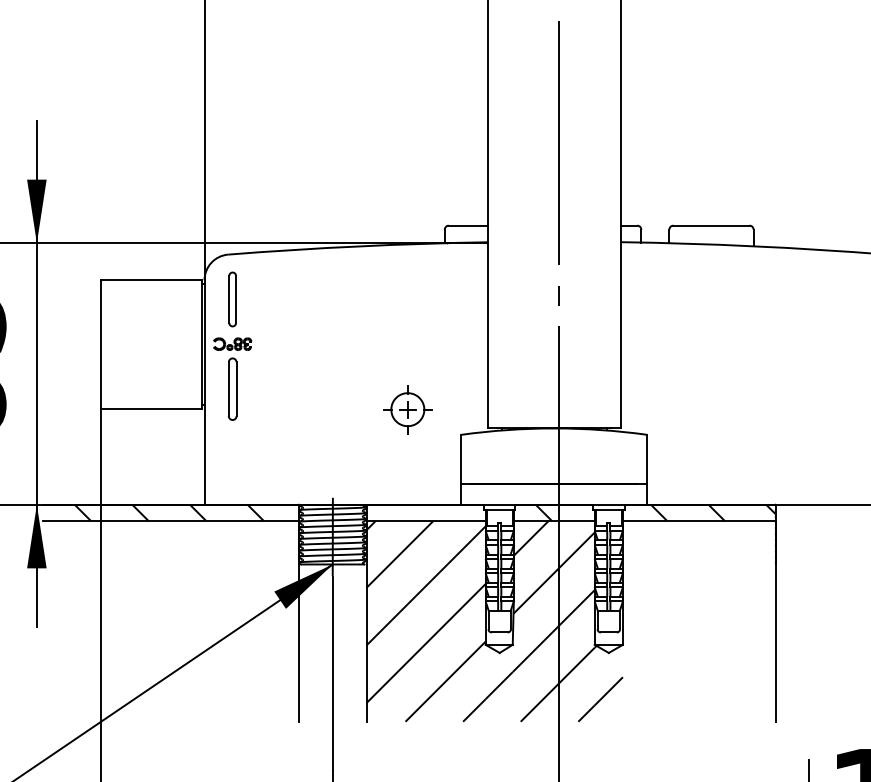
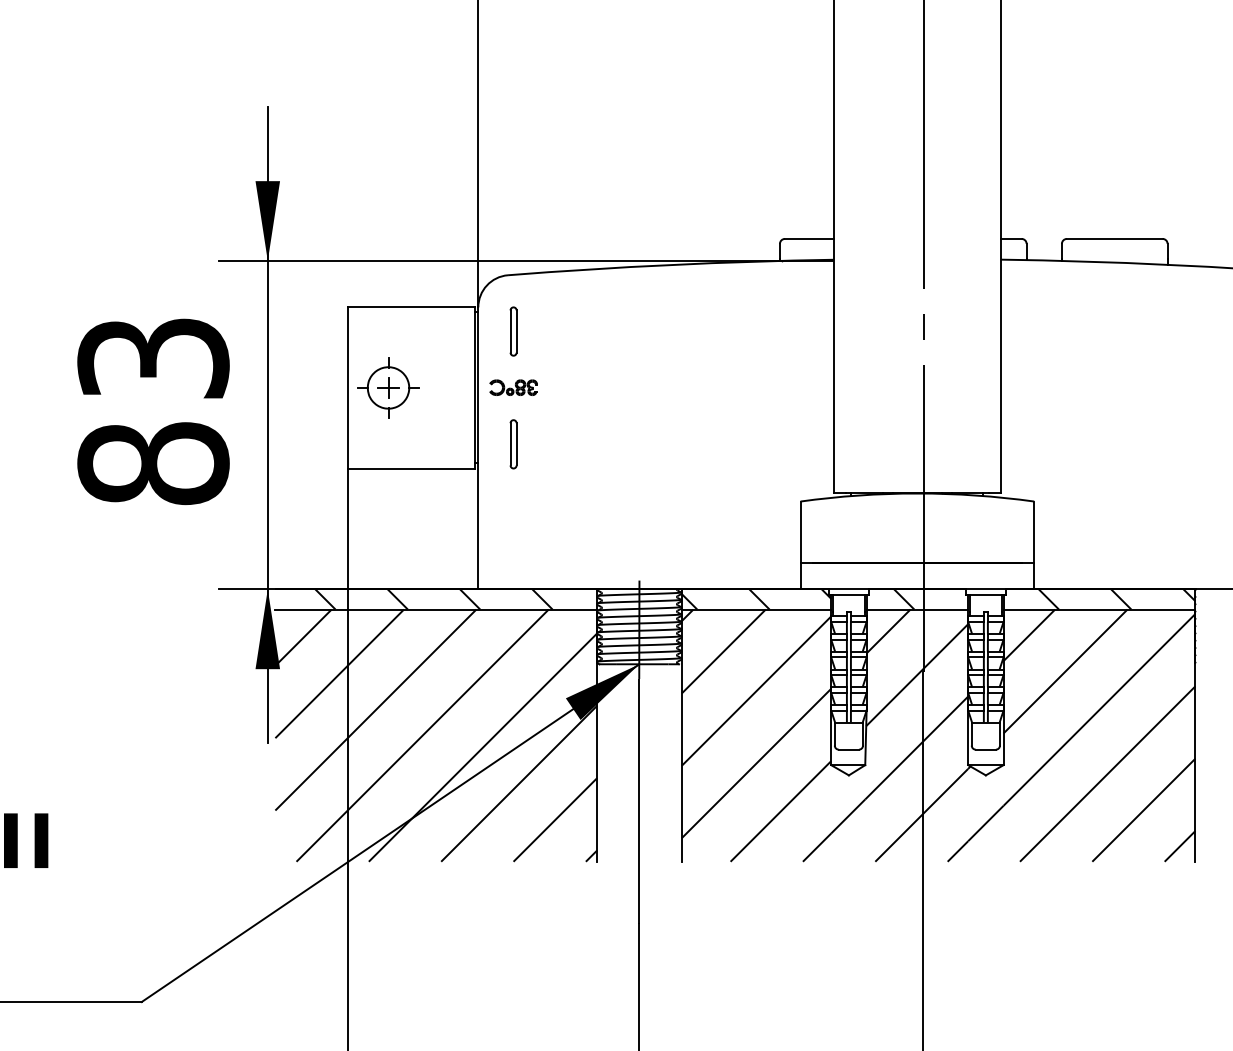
part: (232, 299) -> (513, 331), size x0.71
part: (232, 389) -> (513, 444), size x0.62
part: (407, 409) -> (388, 387), moved
hatch: (426, 512) -> (756, 599), added
hatch: (171, 621) -> (436, 735), added
hatch: (699, 621) -> (1099, 735), added

